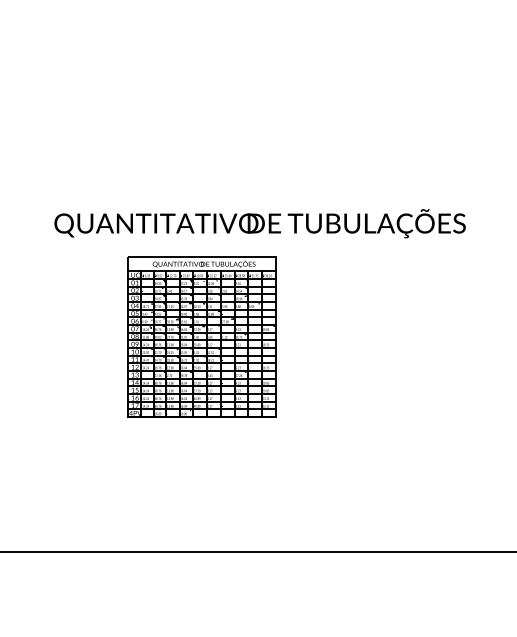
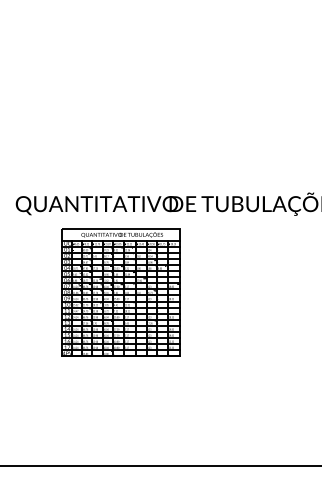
part: (201, 336) -> (120, 292), moved

